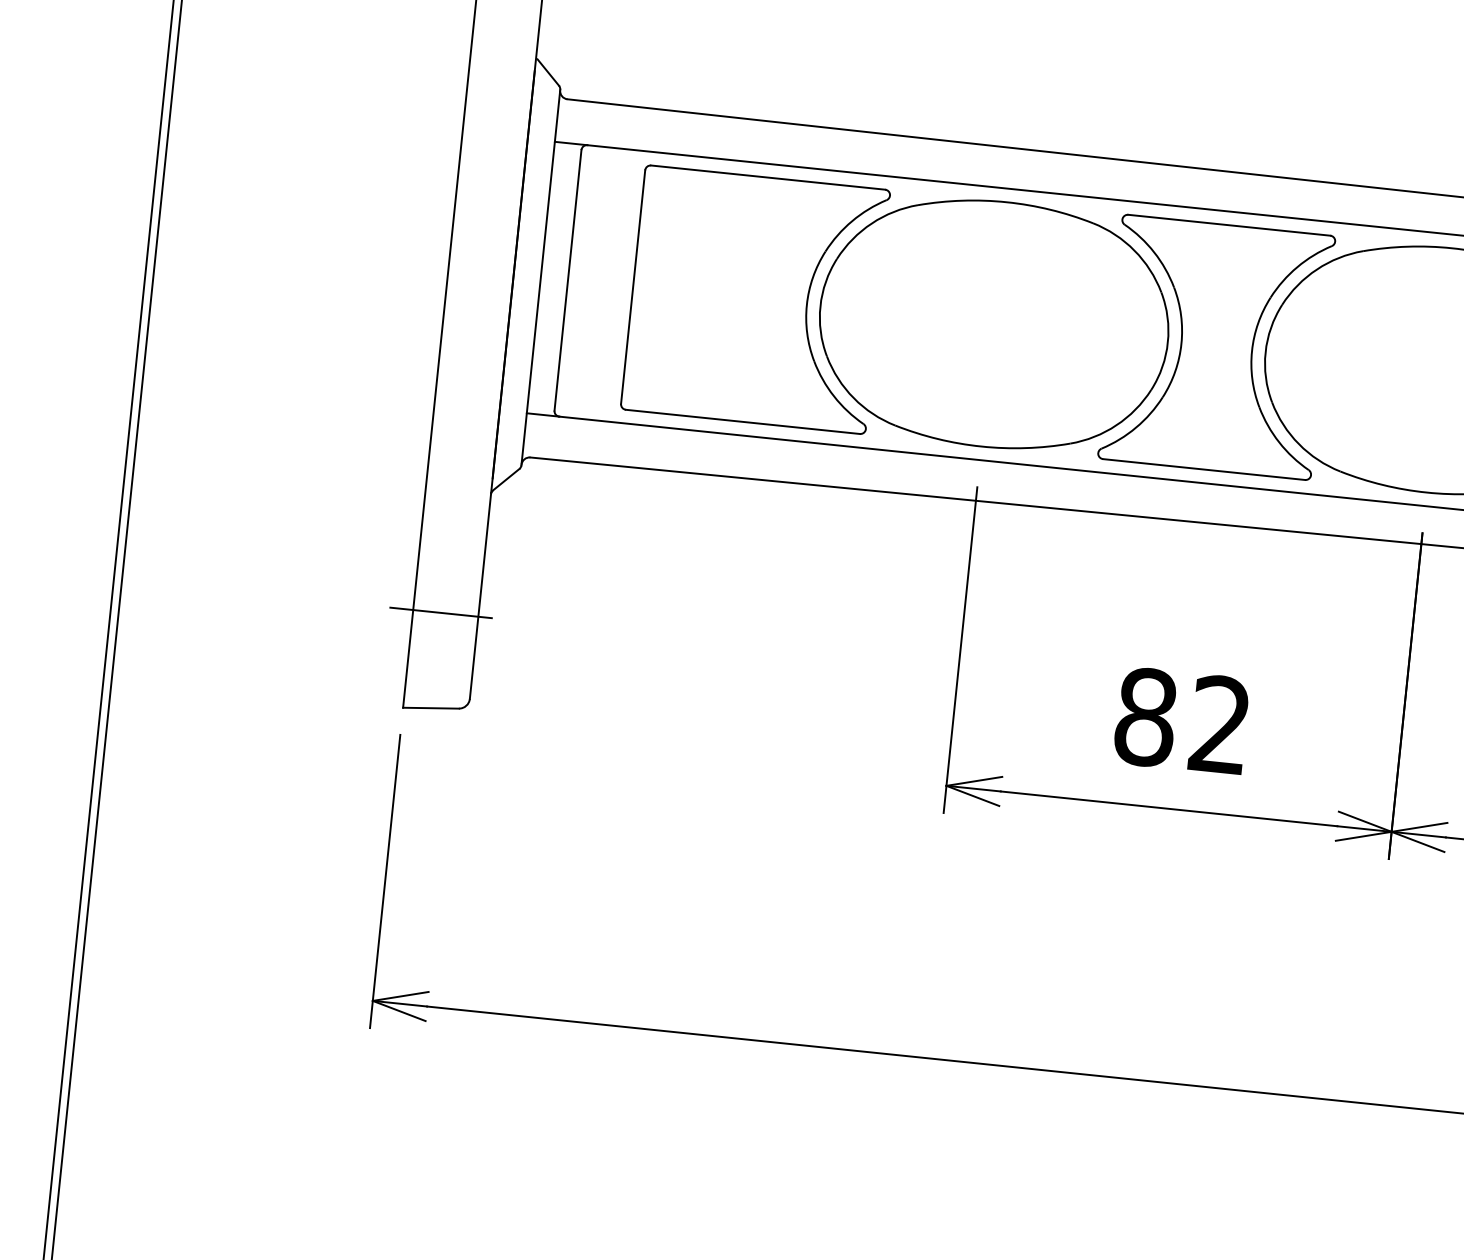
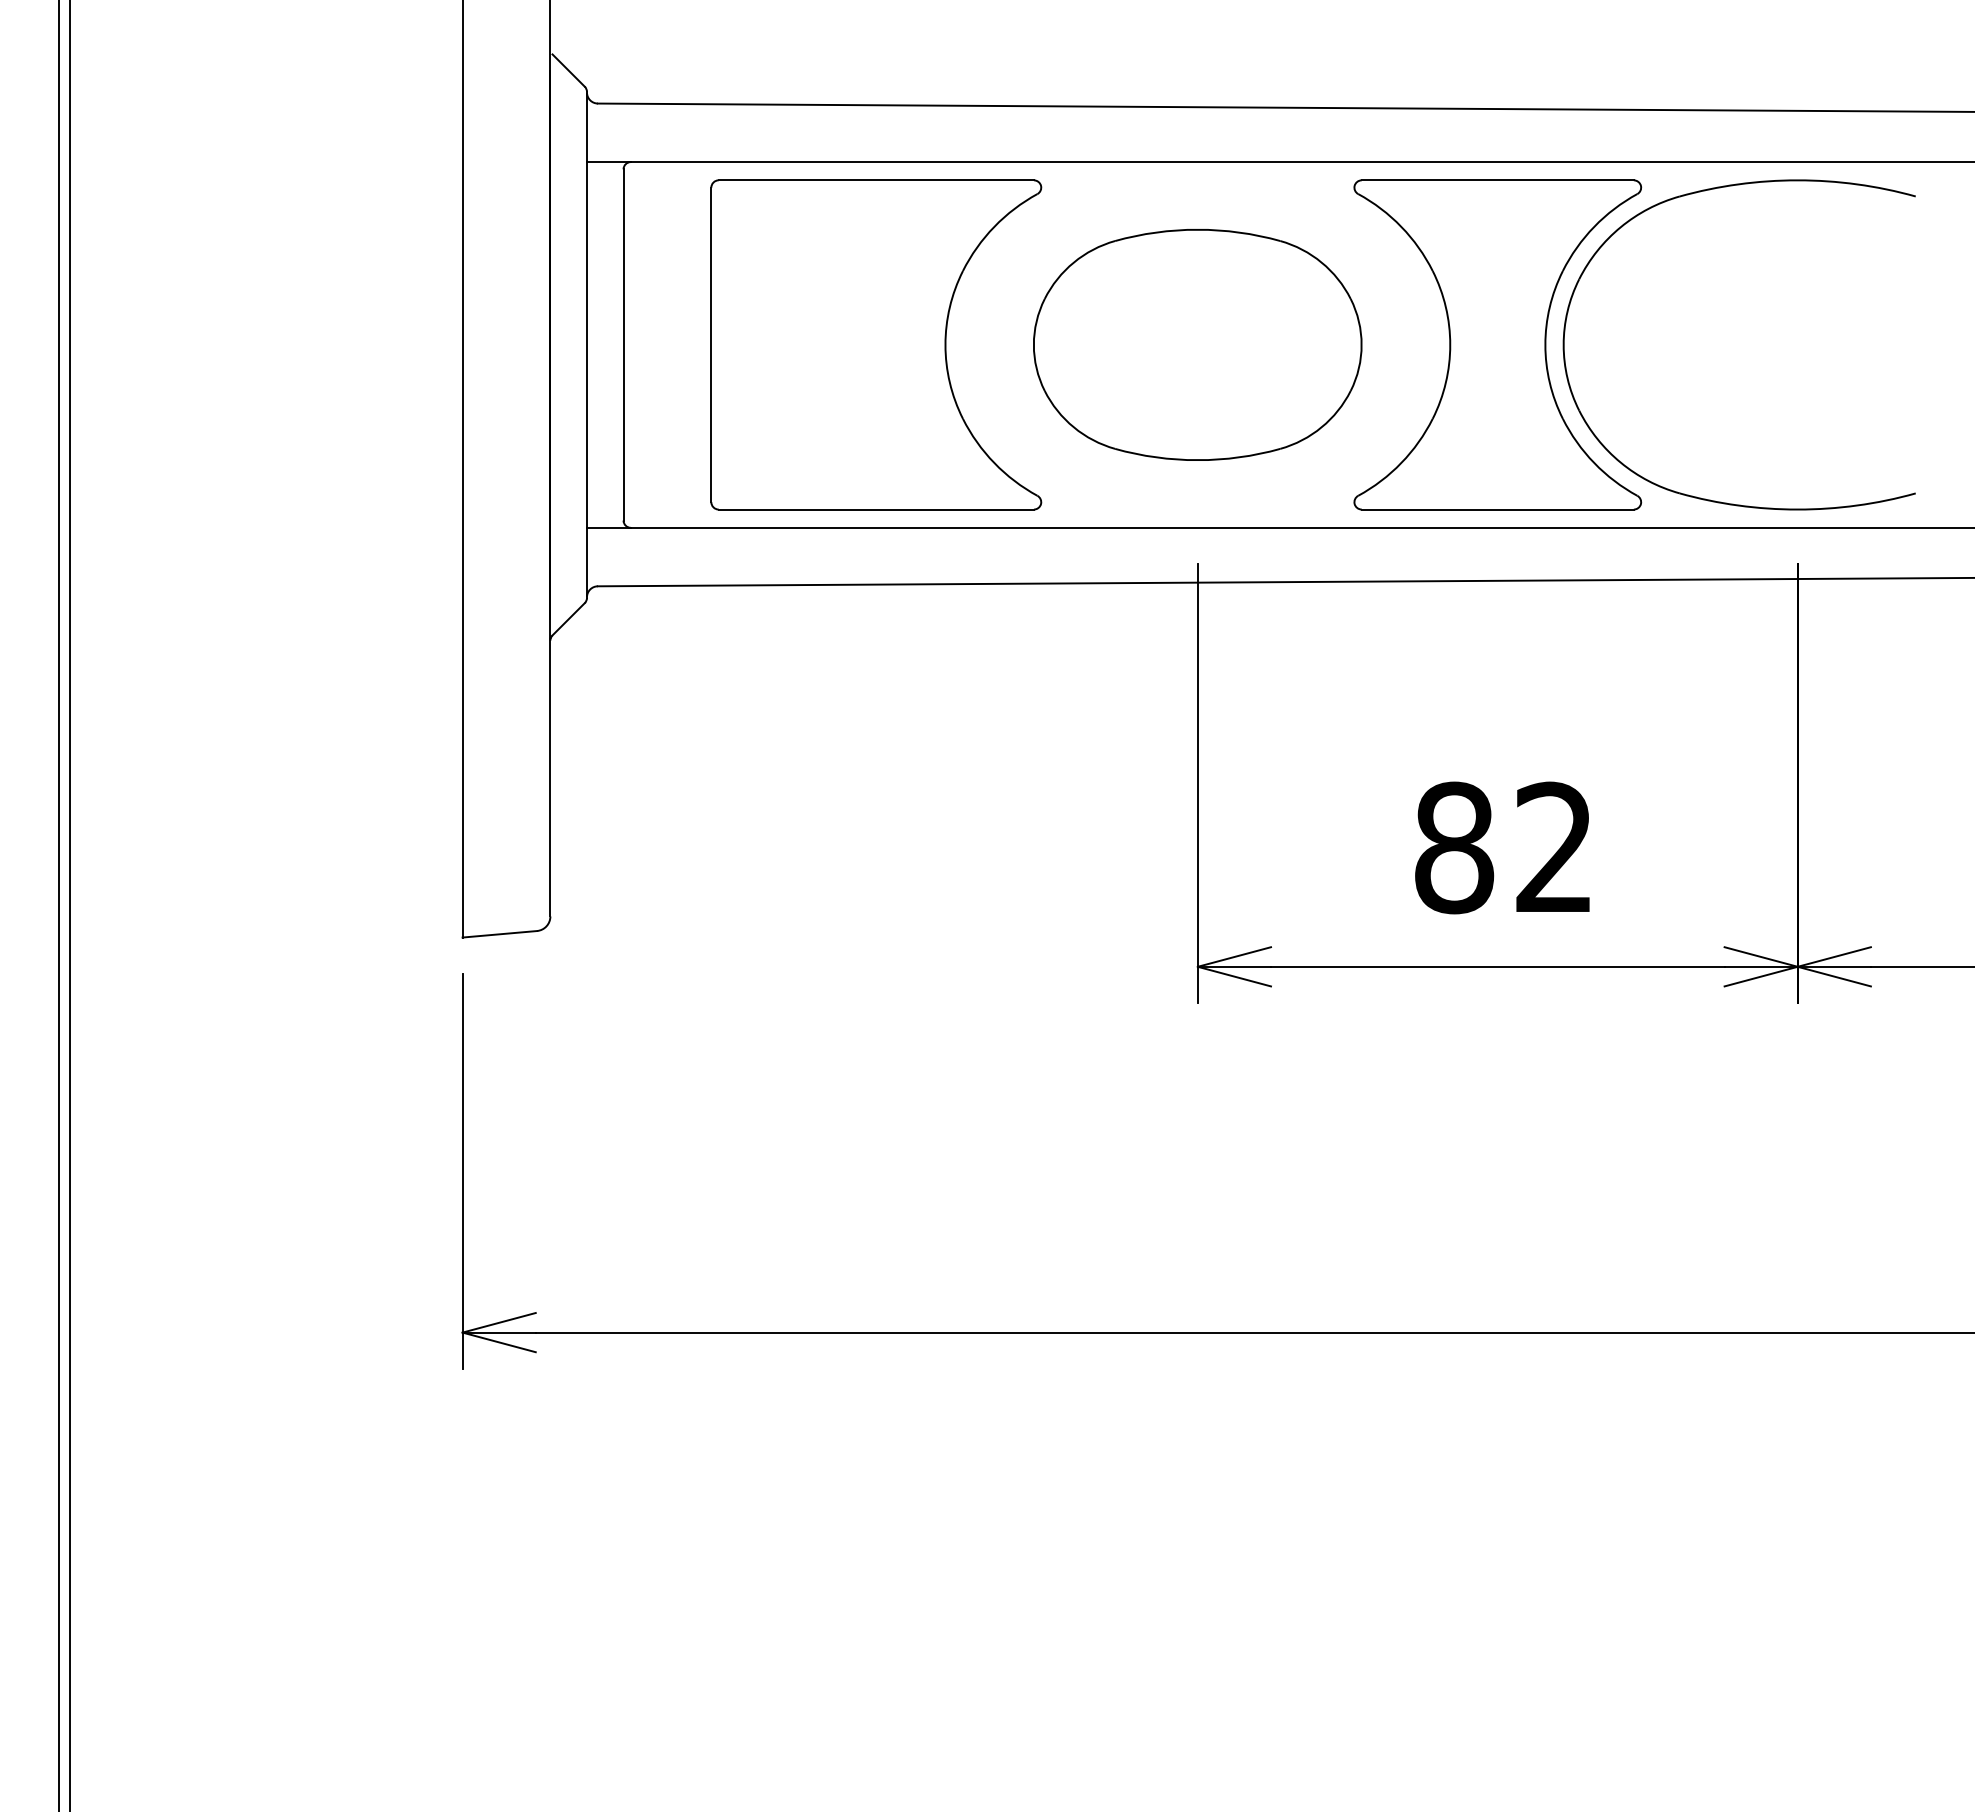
part: (993, 324) -> (1197, 344), size x0.7
line: (440, 612) -> (499, 805), removed

